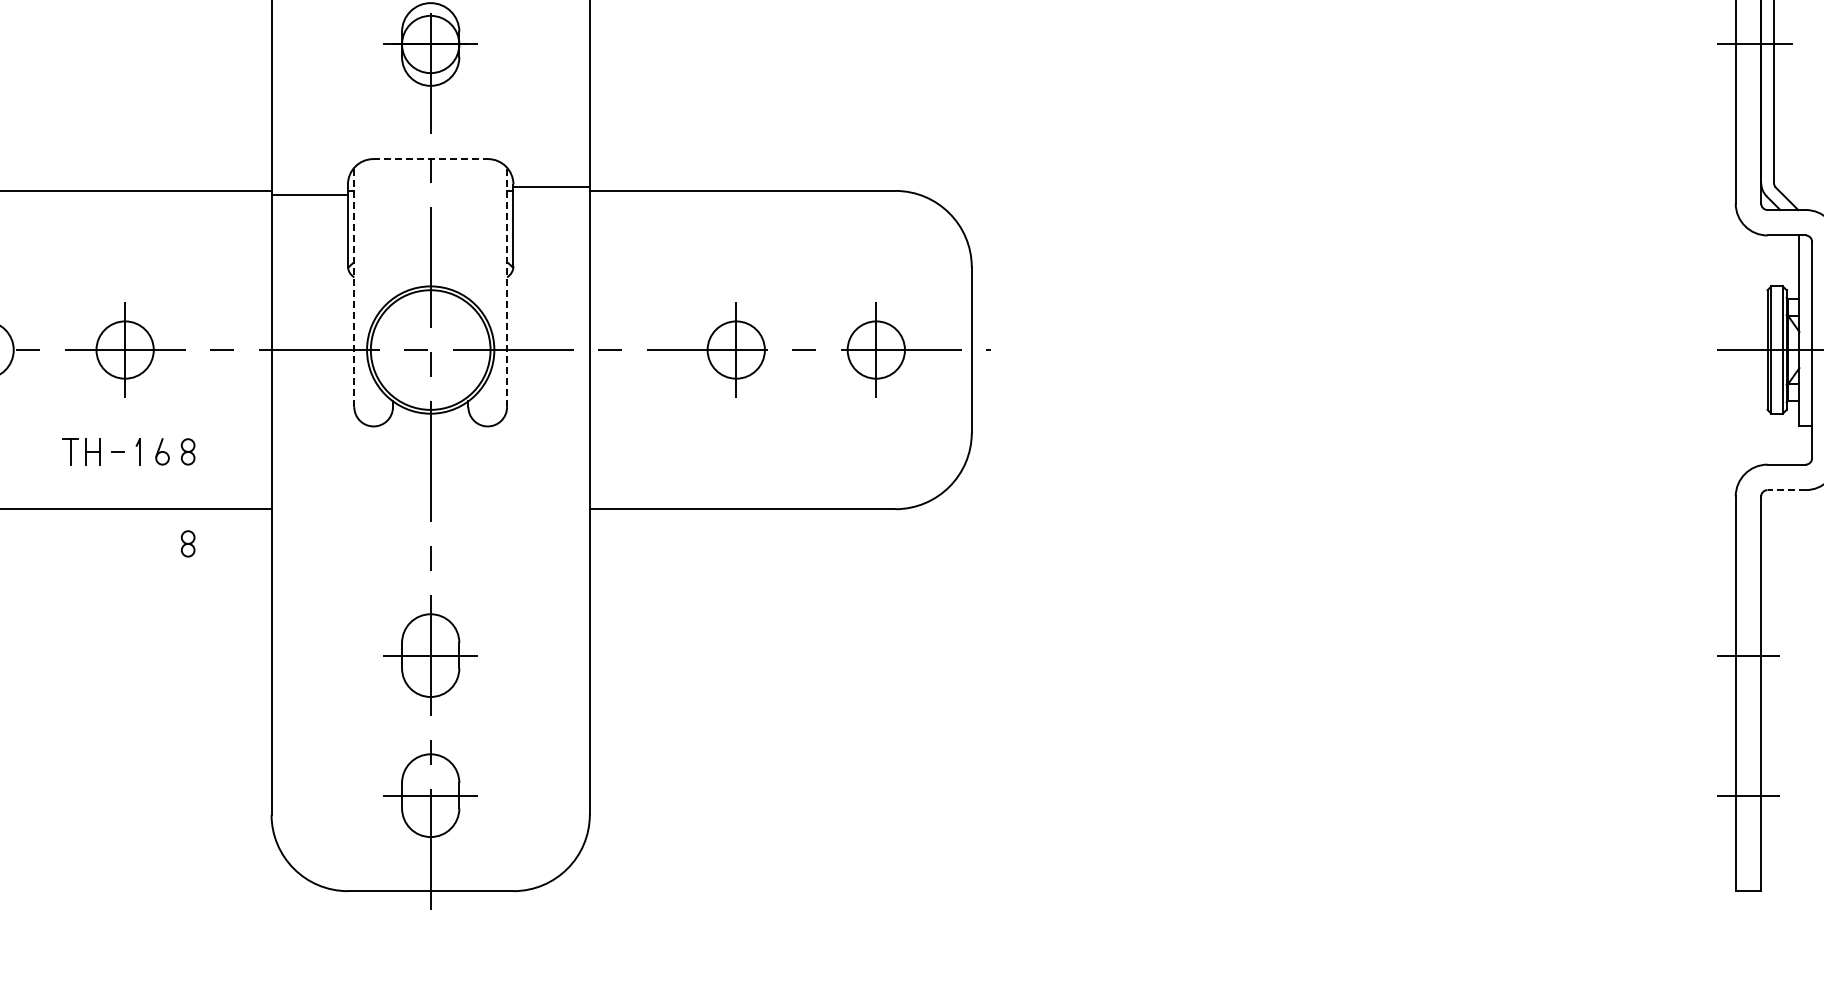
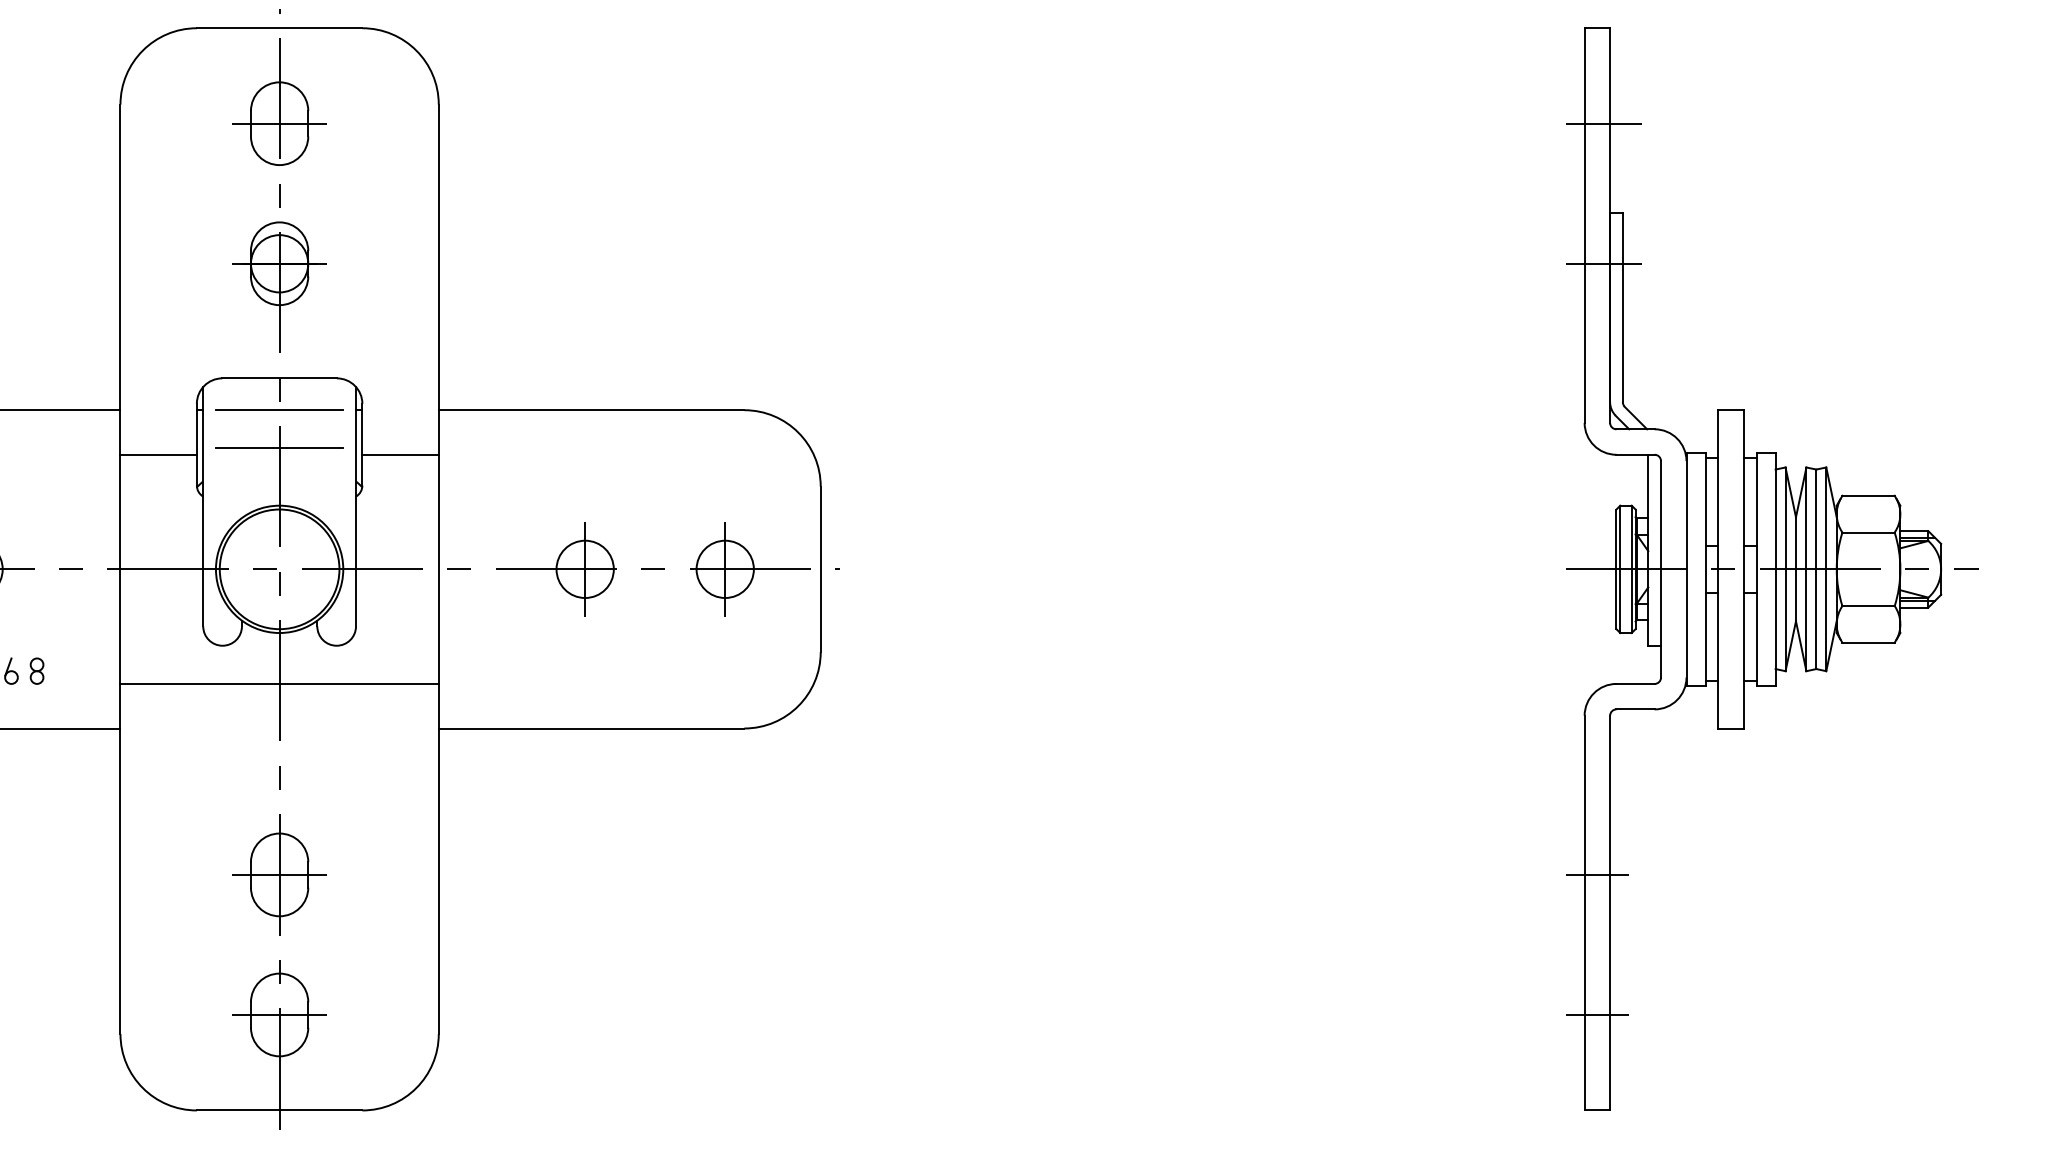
line: (431, 159) -> (280, 378), dashed -> solid
line: (551, 187) -> (400, 454), moved
line: (430, 191) -> (279, 410), added
line: (309, 195) -> (158, 454), moved
line: (430, 229) -> (279, 448), added
line: (354, 287) -> (203, 506), dashed -> solid
line: (507, 287) -> (356, 506), dashed -> solid
line: (430, 464) -> (279, 683), added
line: (1786, 490) -> (1635, 709), dashed -> solid
part: (187, 543) -> (36, 762), removed

